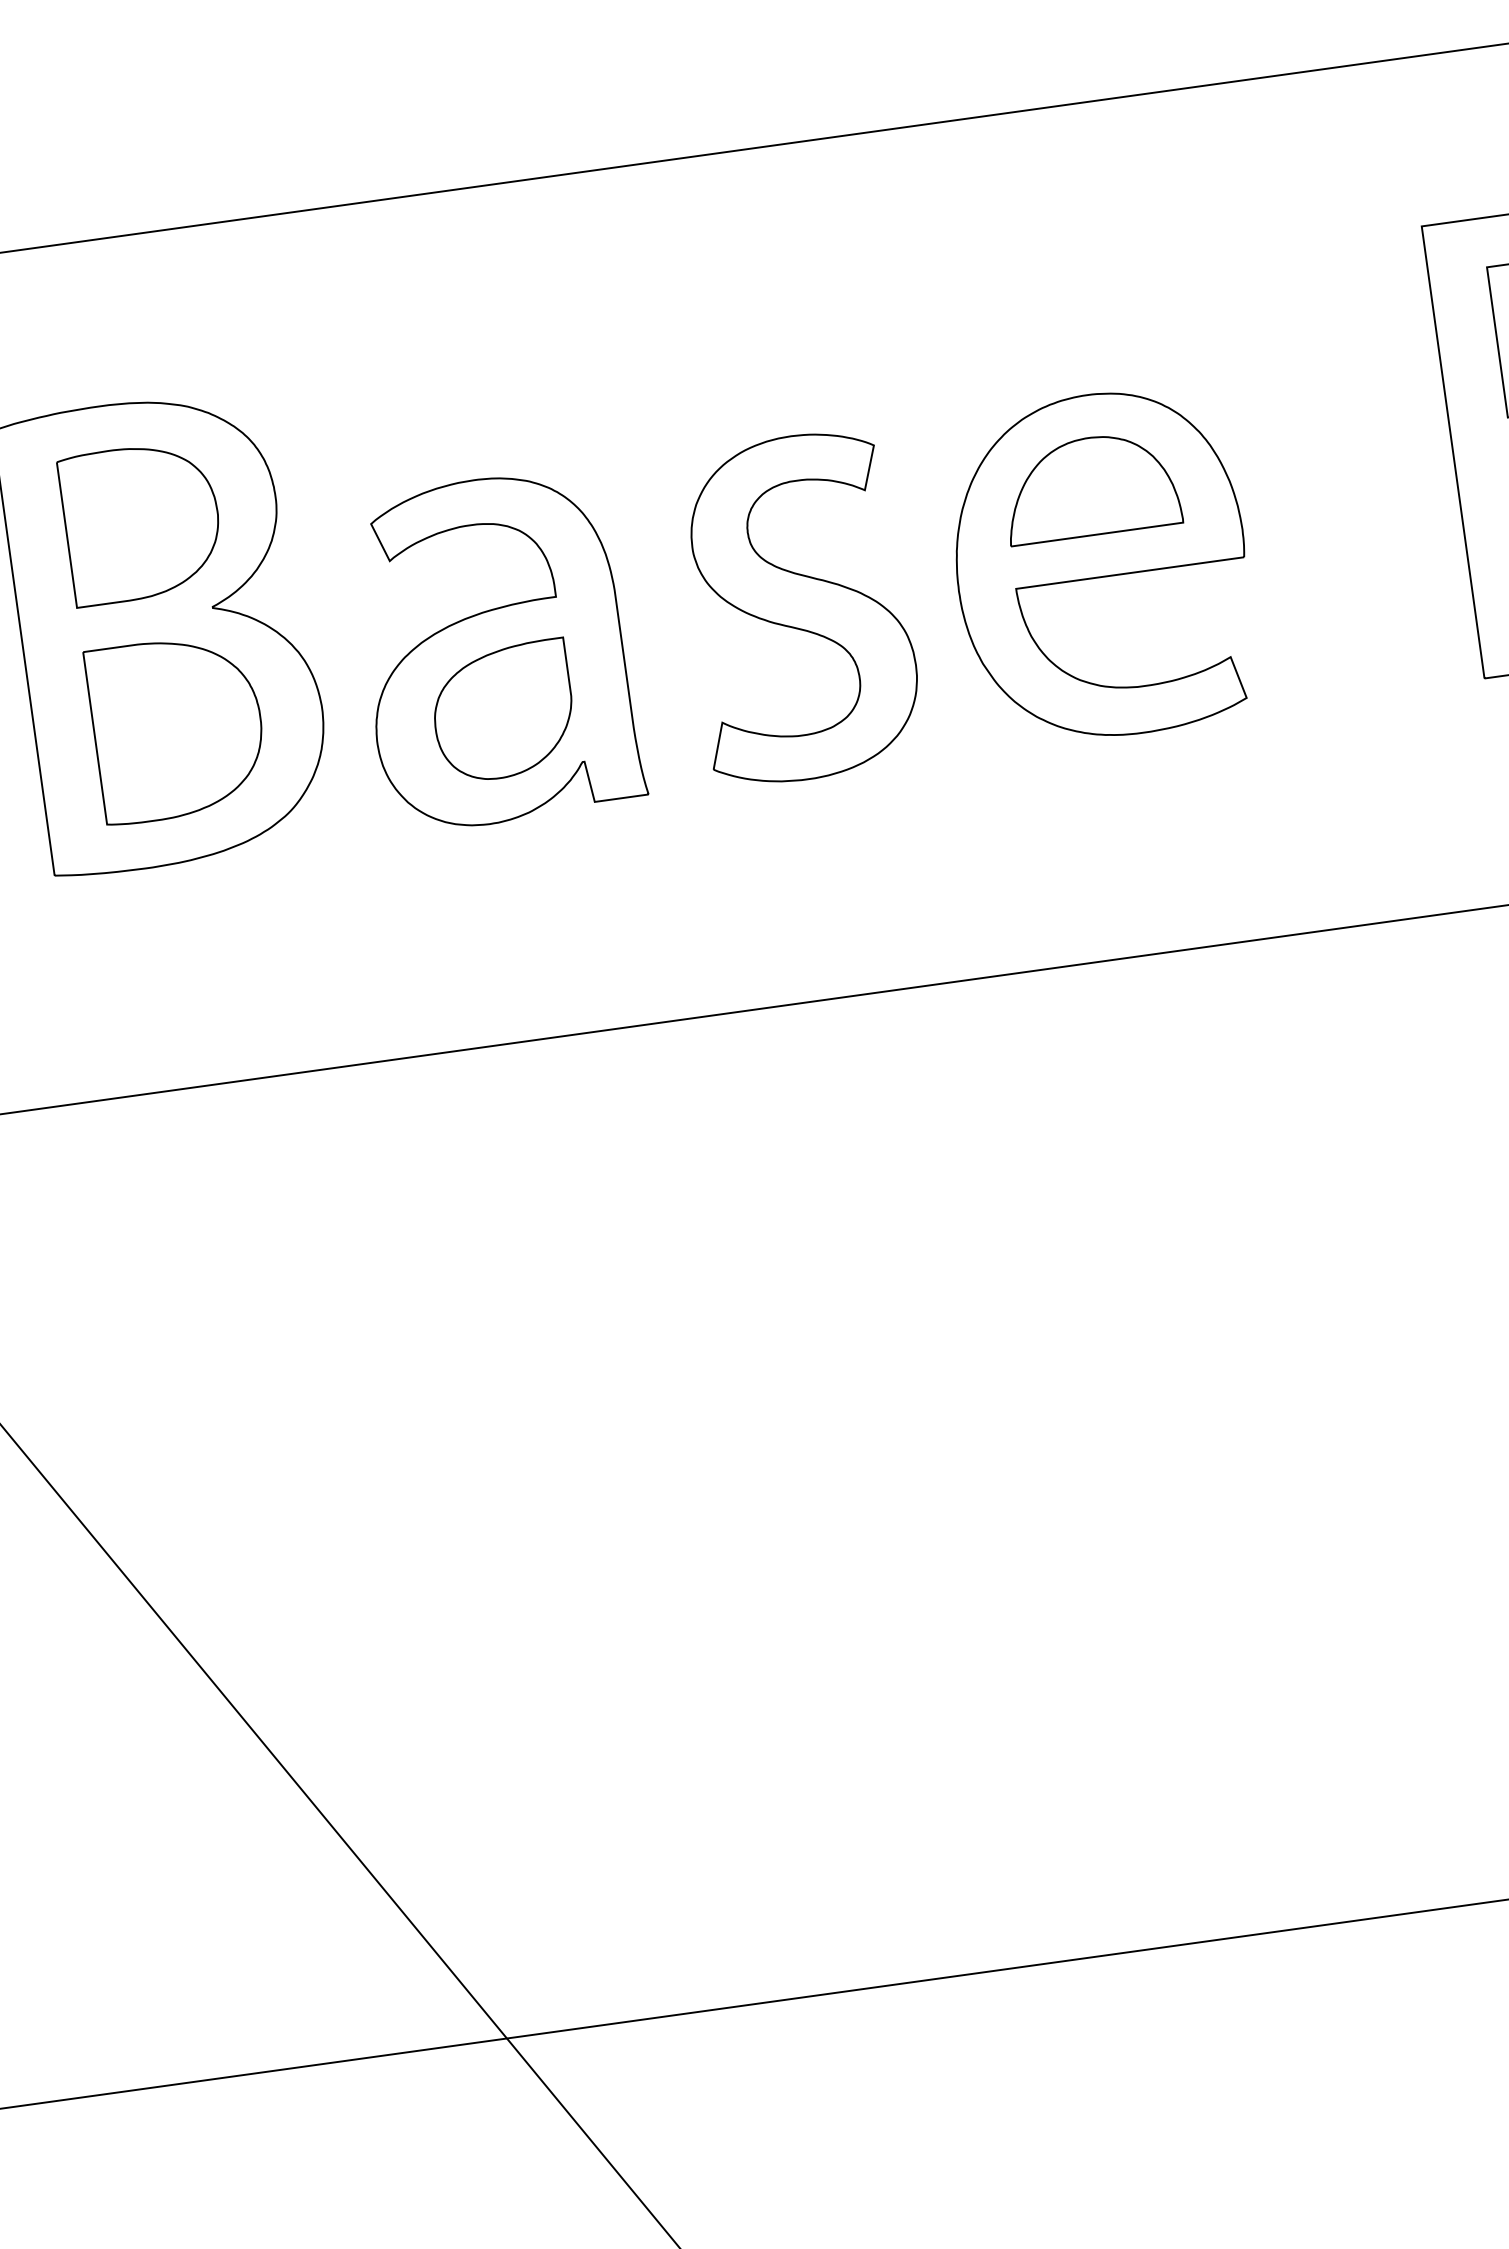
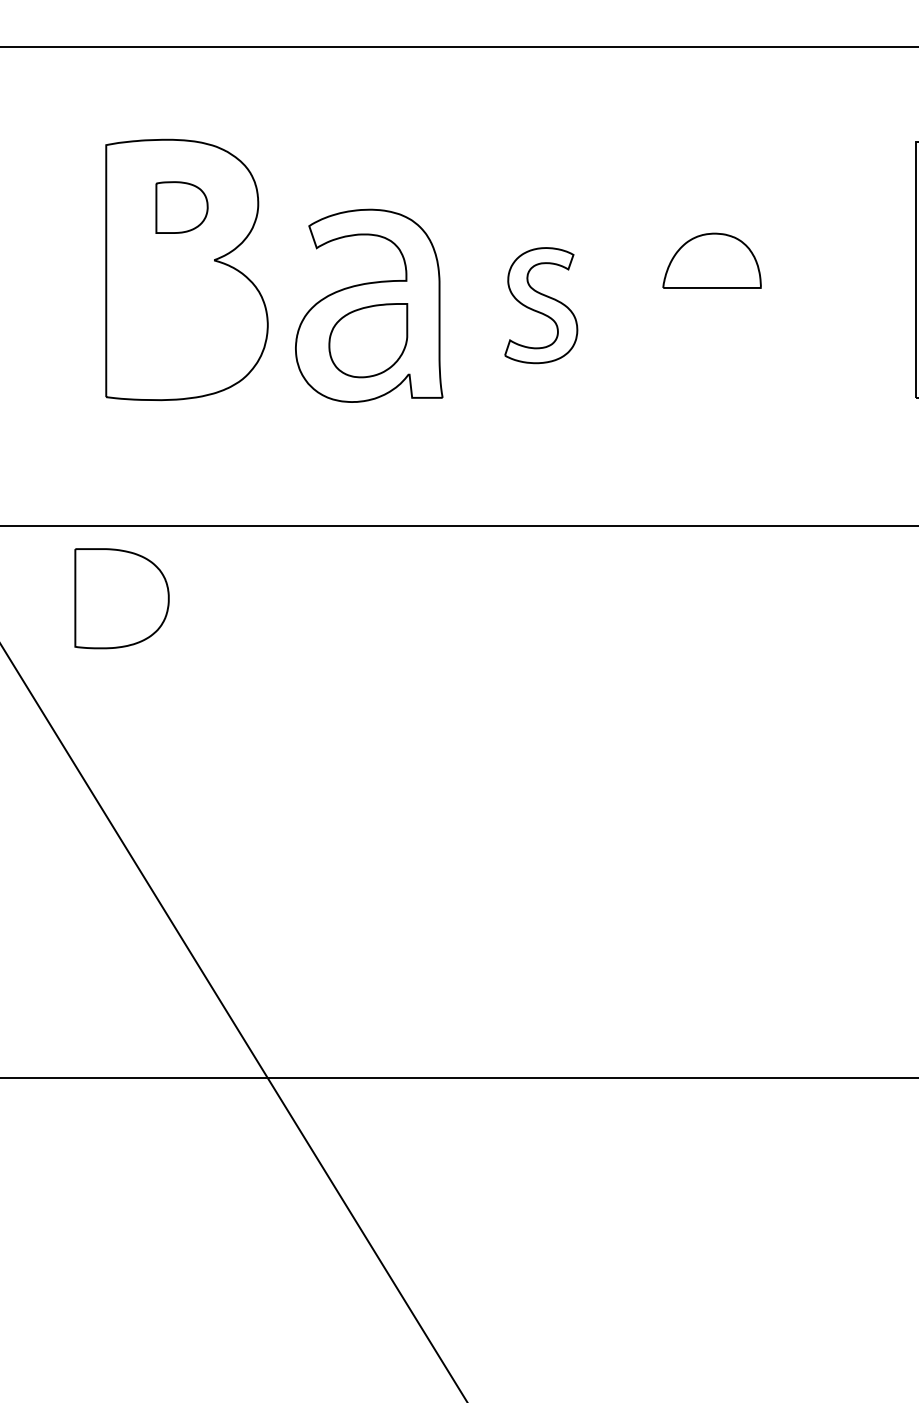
part: (141, 522) -> (181, 207), size x0.6
part: (1102, 565) -> (712, 305), removed
part: (800, 607) -> (541, 305), size x0.6
part: (176, 727) -> (121, 598), moved

